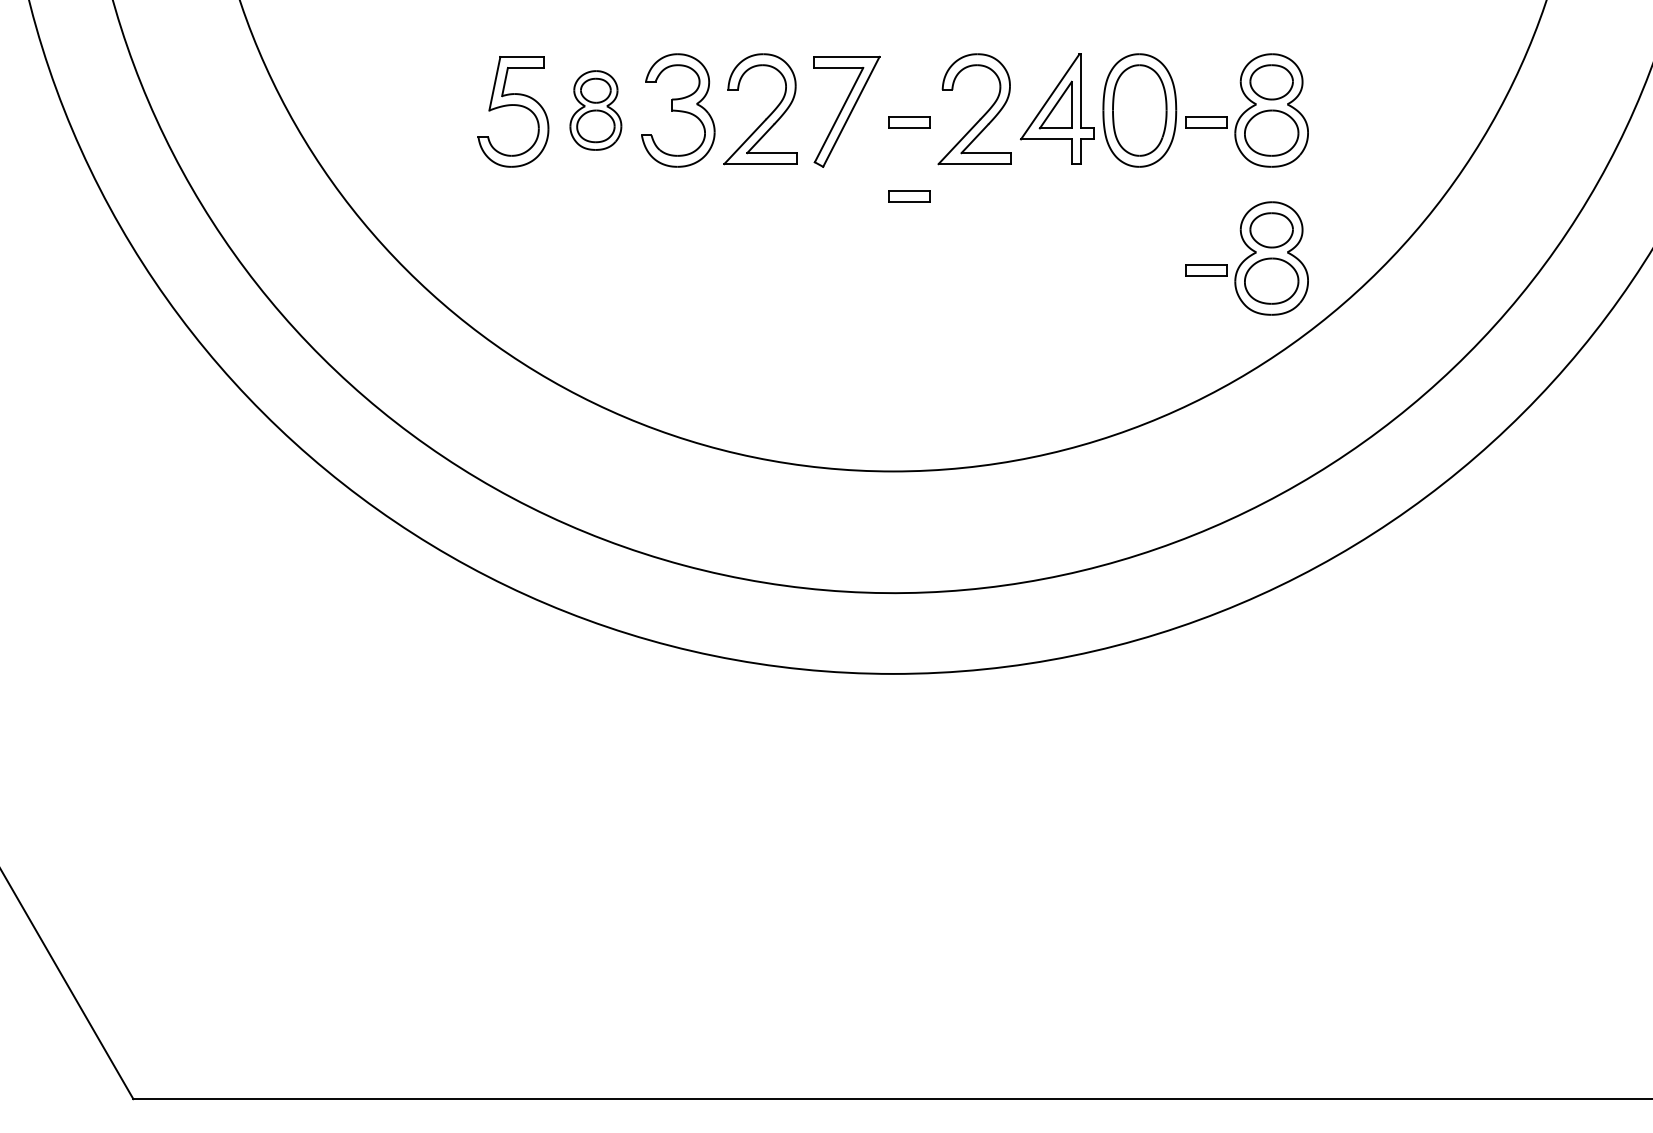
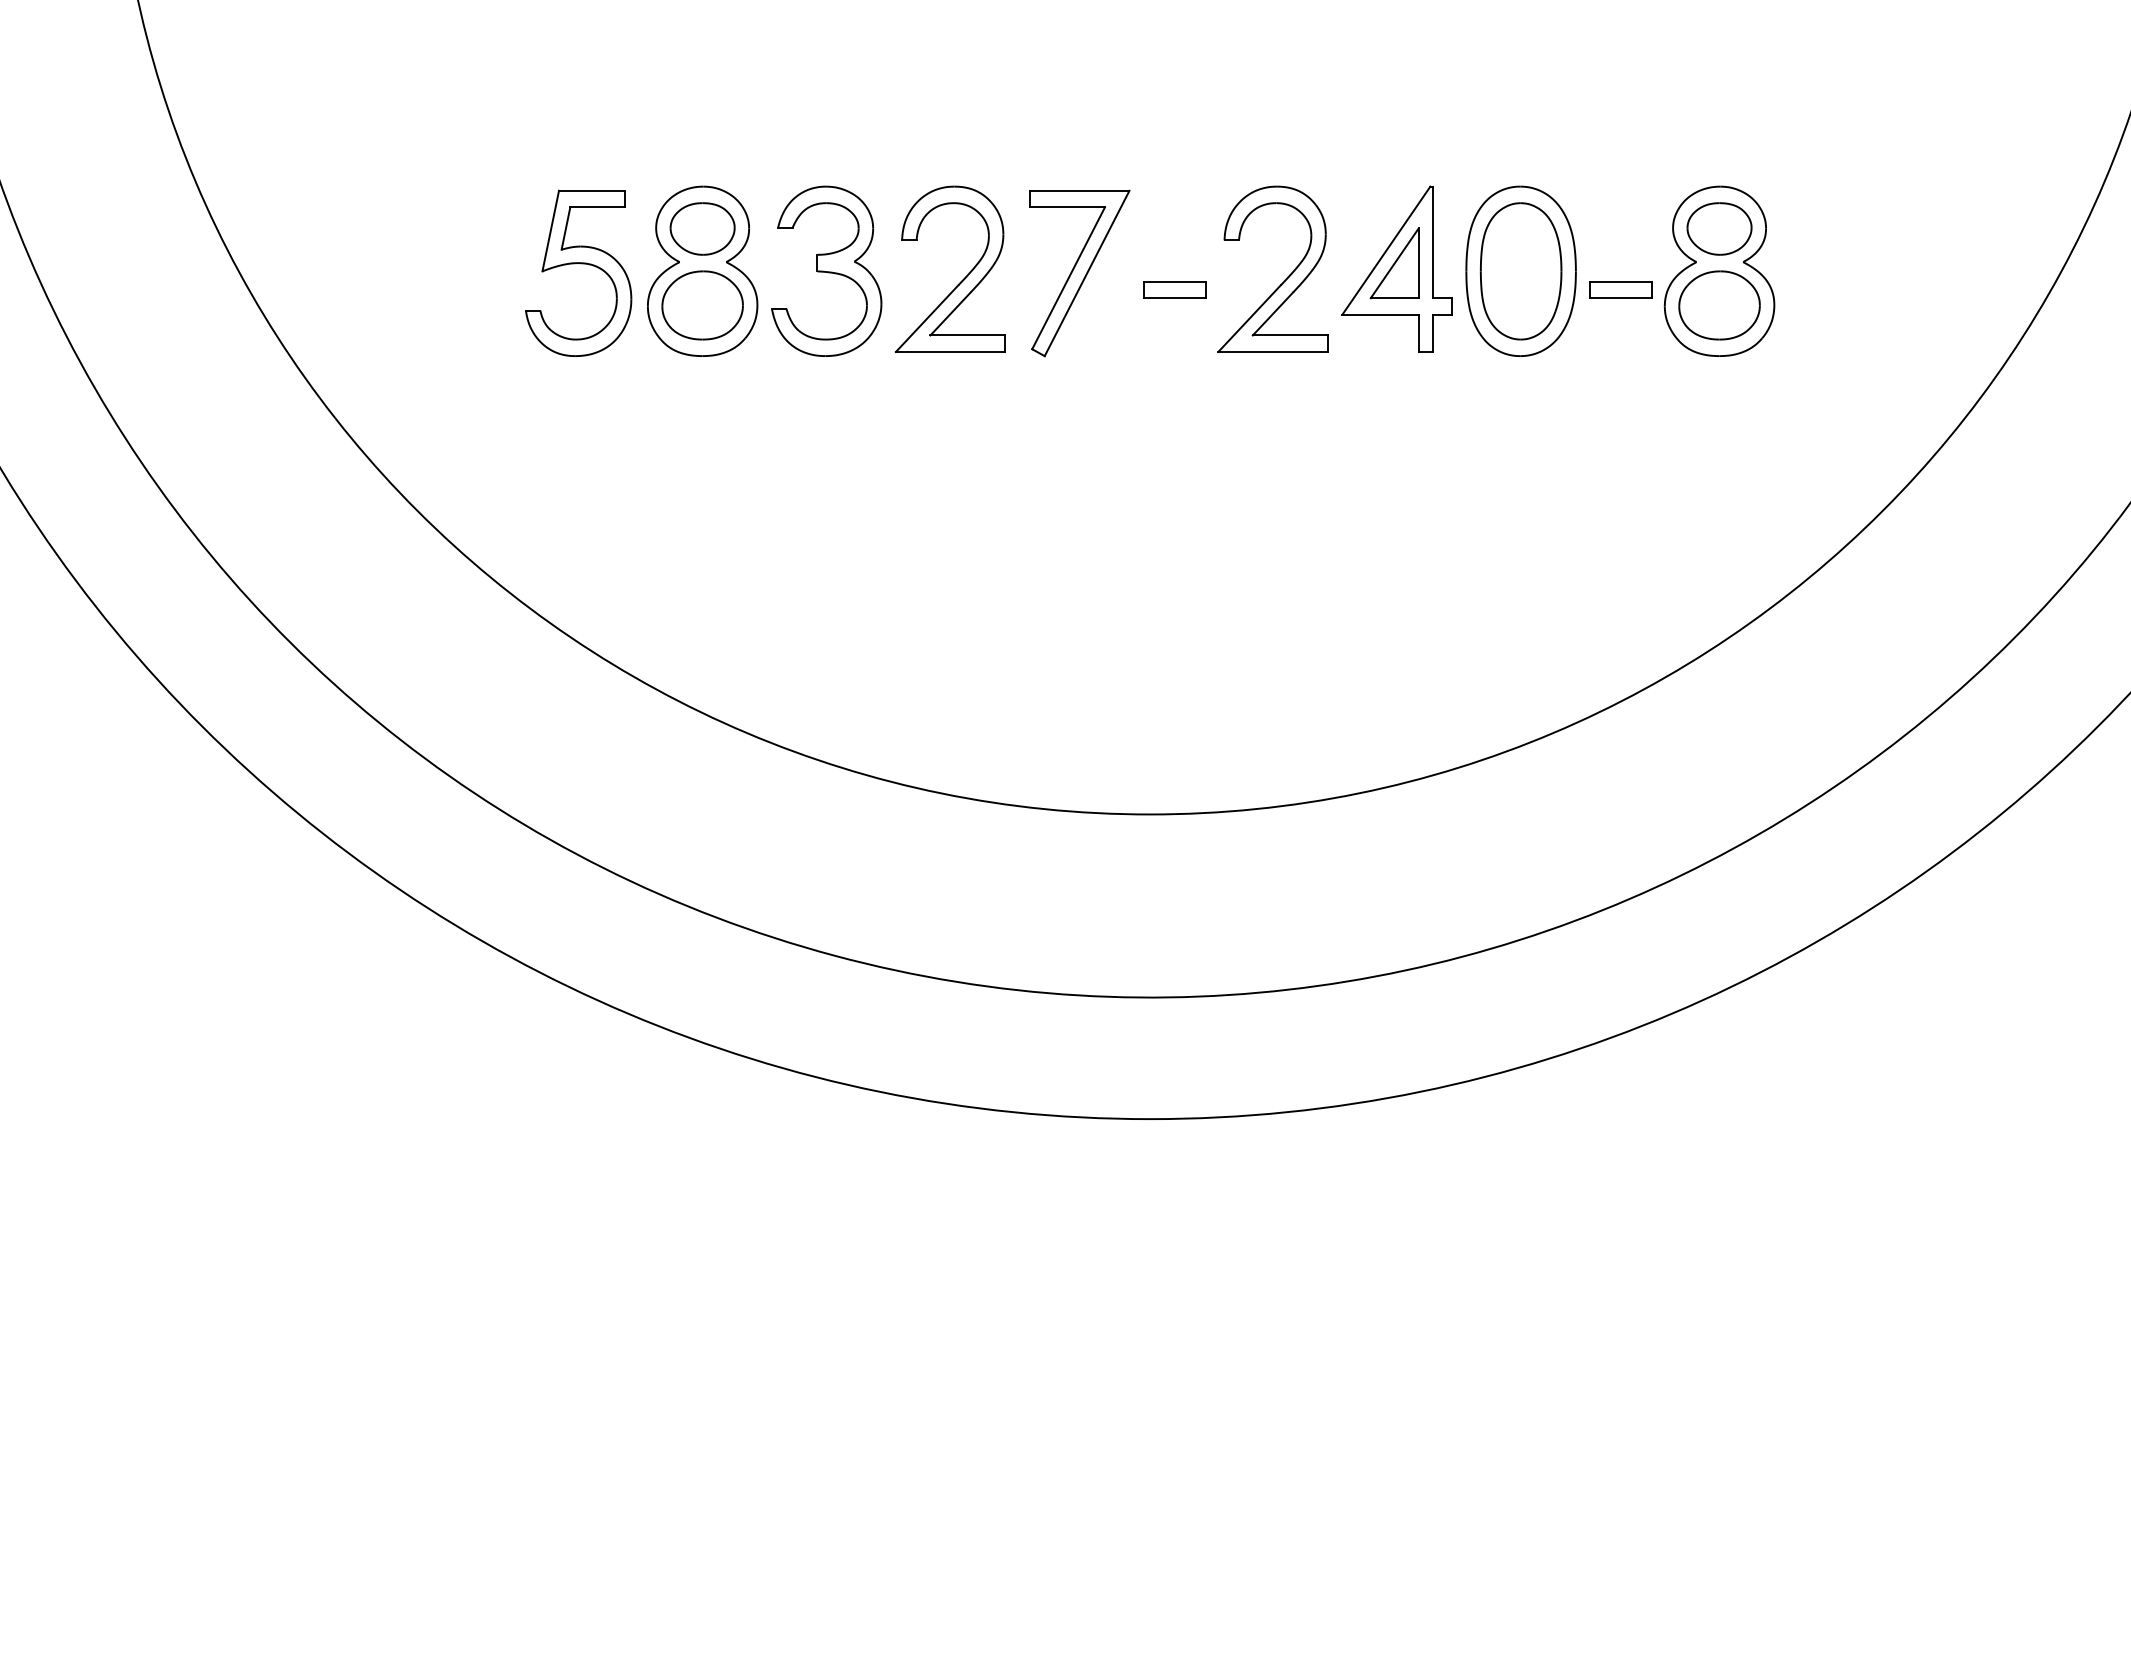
part: (595, 110) -> (702, 271), size x1.43
part: (909, 196) -> (1174, 400), removed
part: (1246, 258) -> (1681, 494), removed

